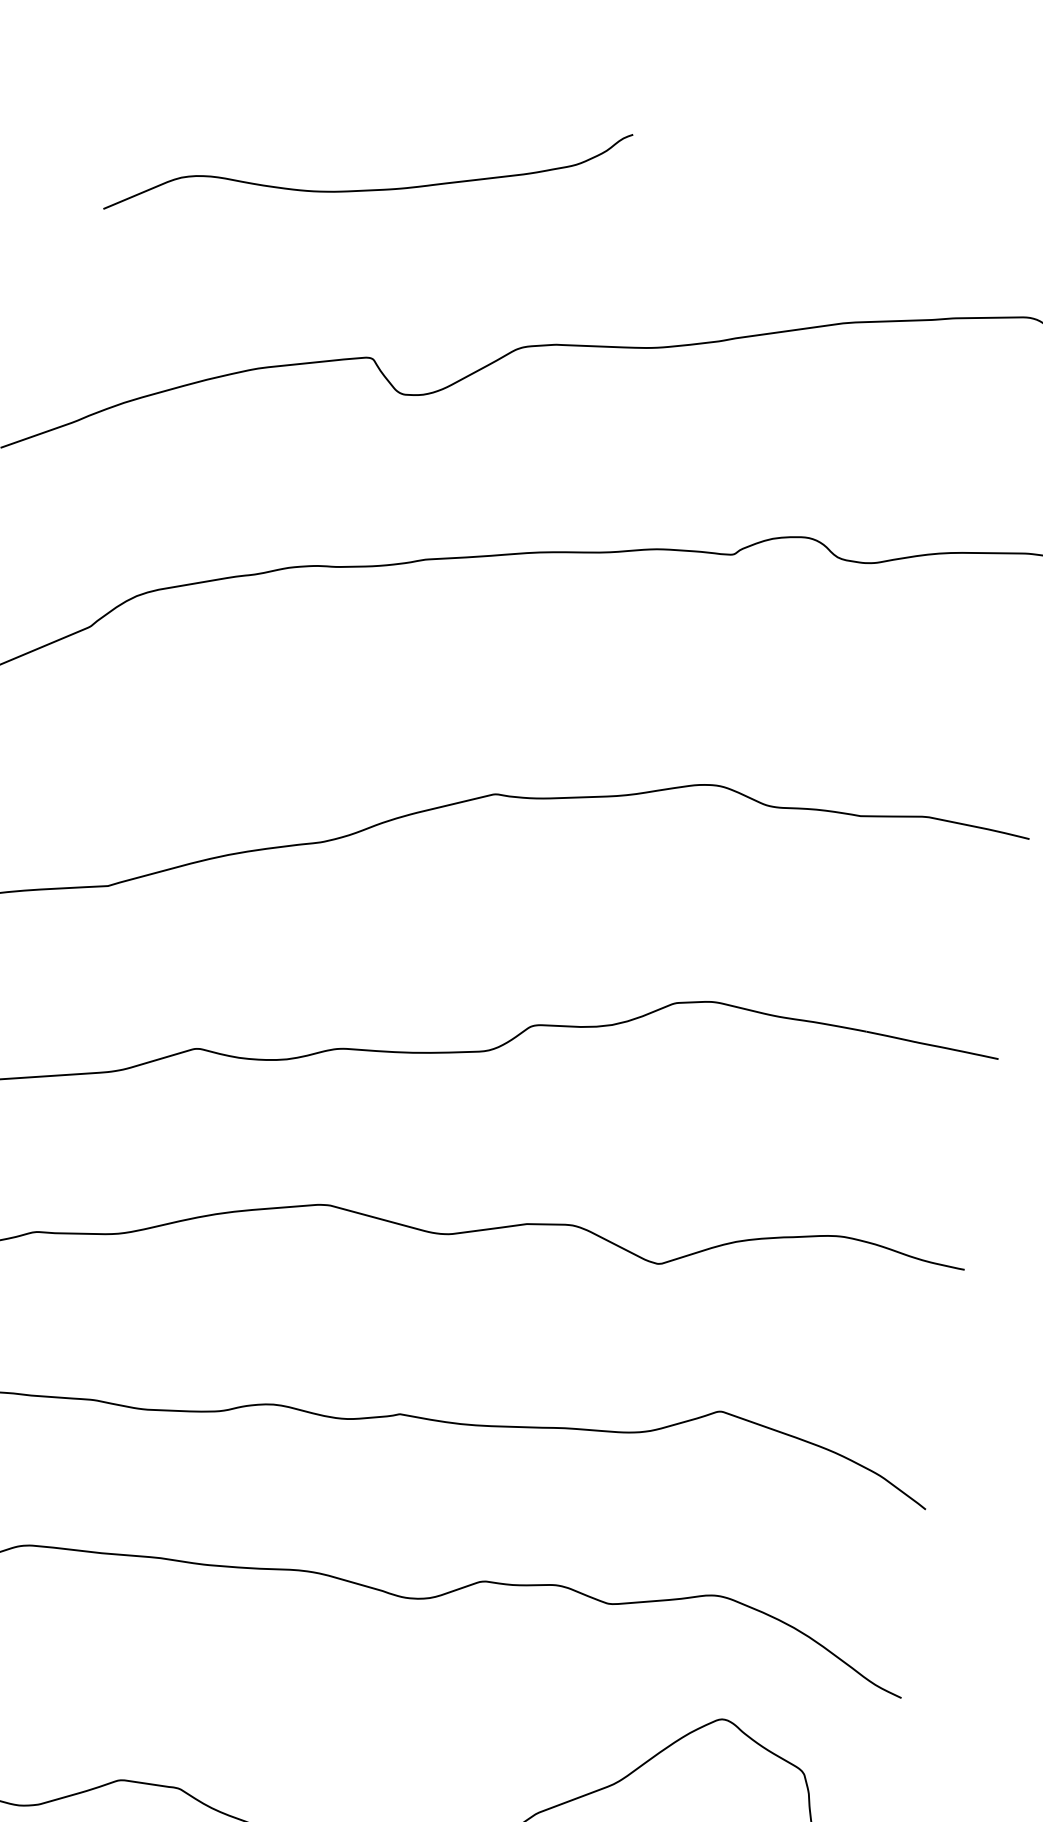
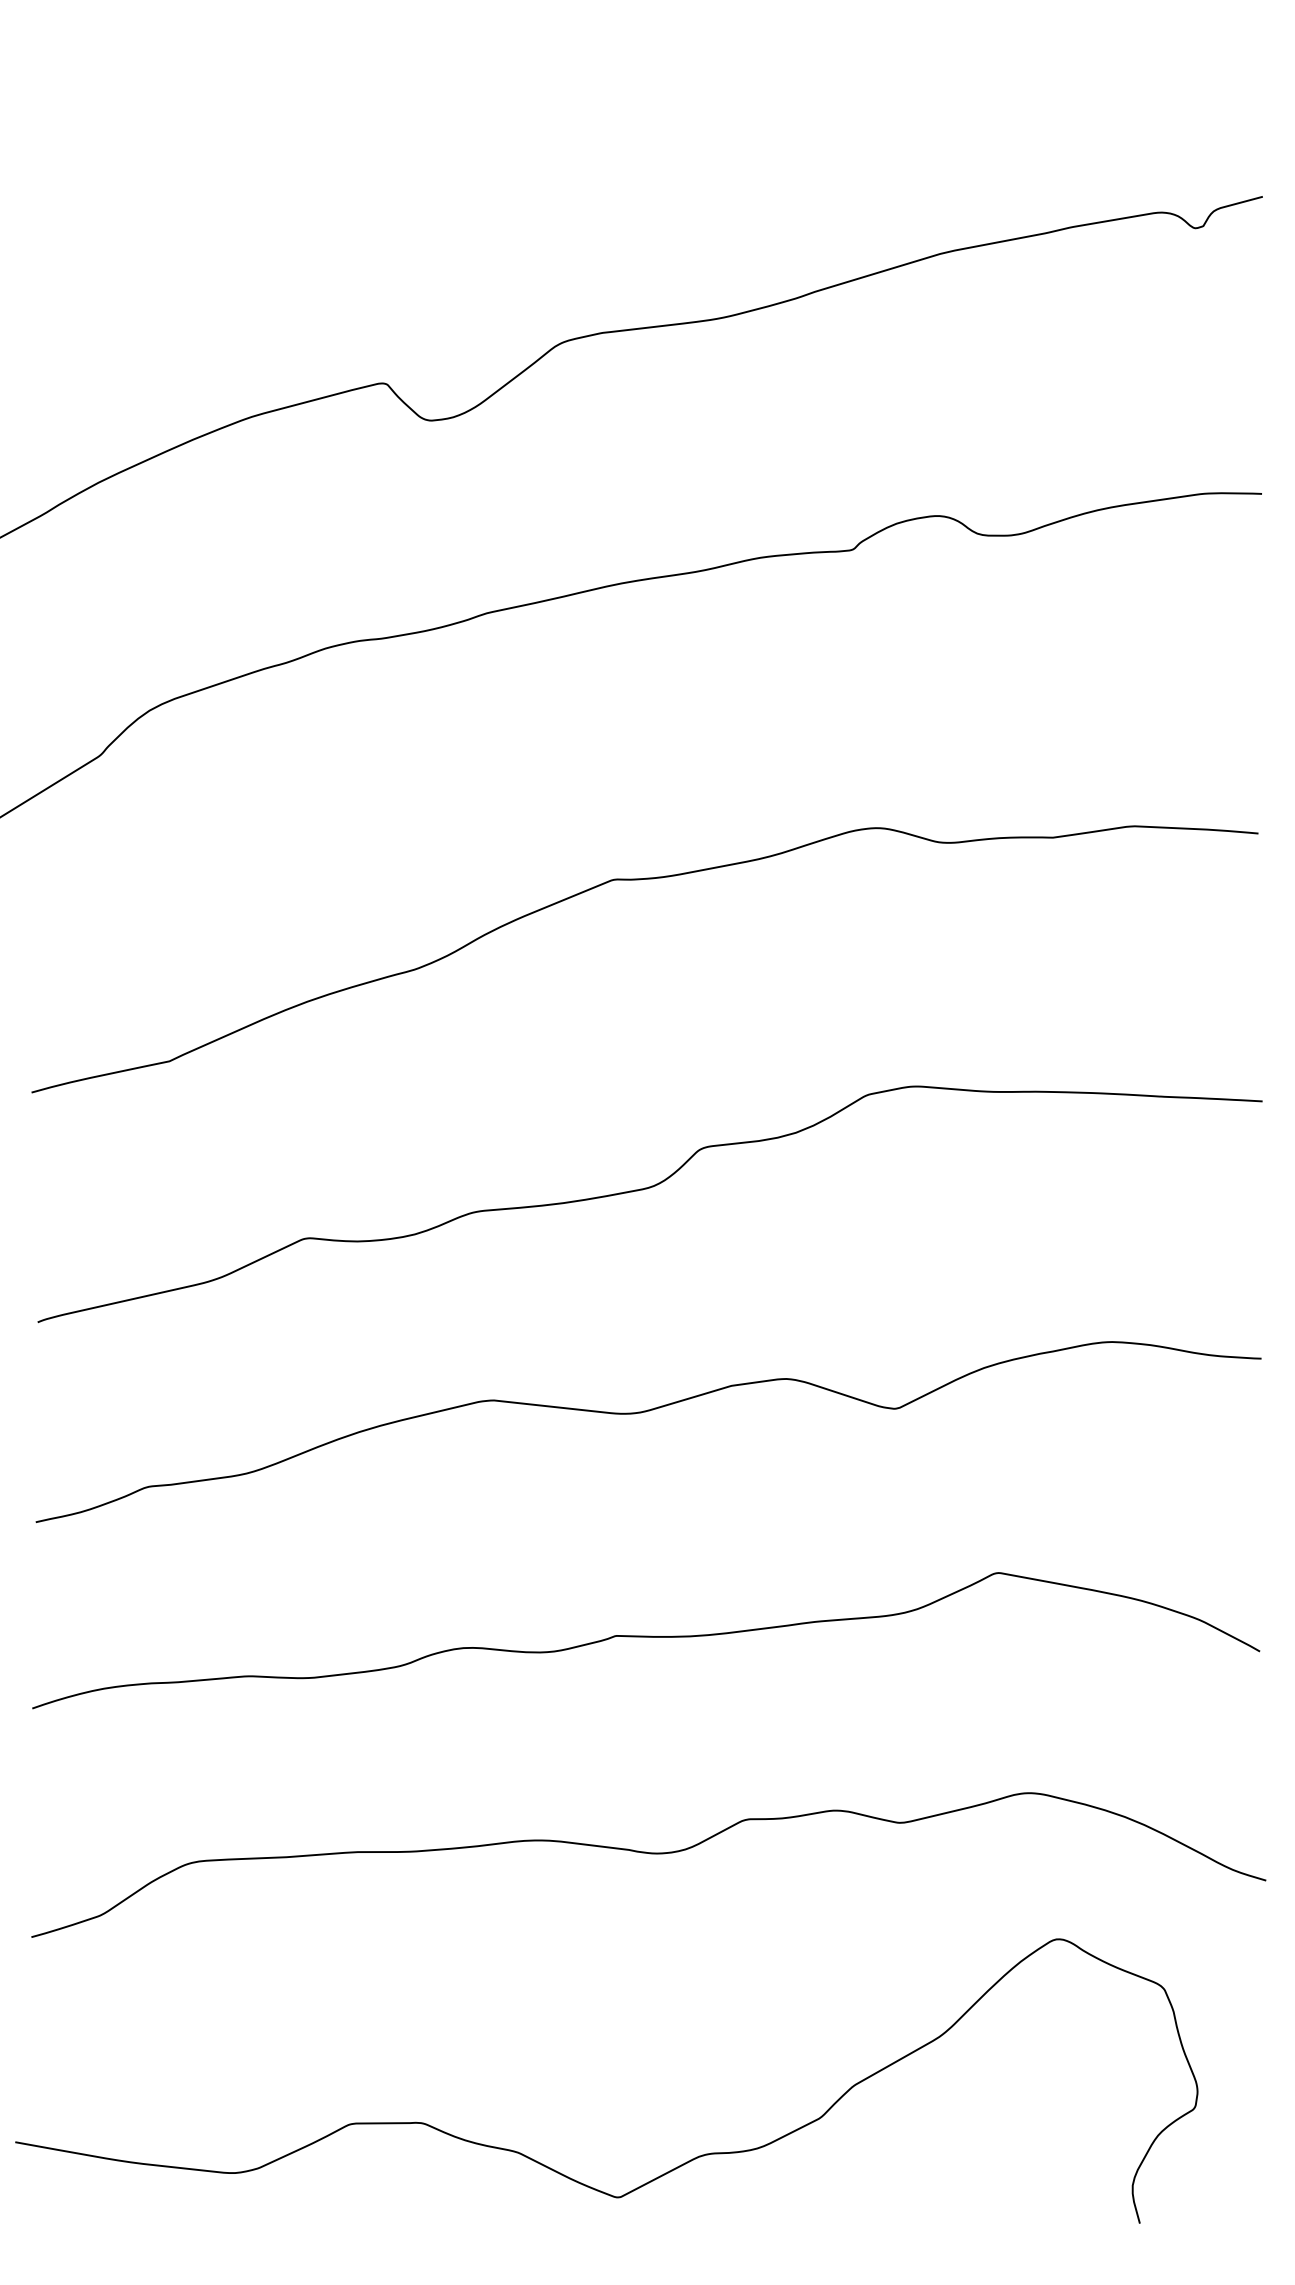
curve: (370, 189) -> (352, 182), removed

